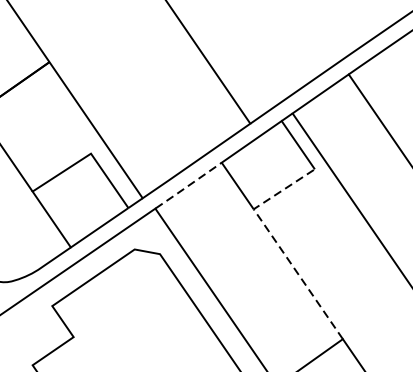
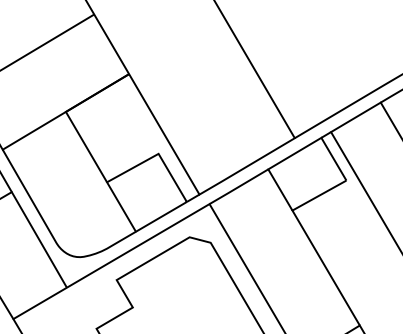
line: (188, 186) -> (238, 187), dashed -> solid
line: (277, 243) -> (310, 240), dashed -> solid

